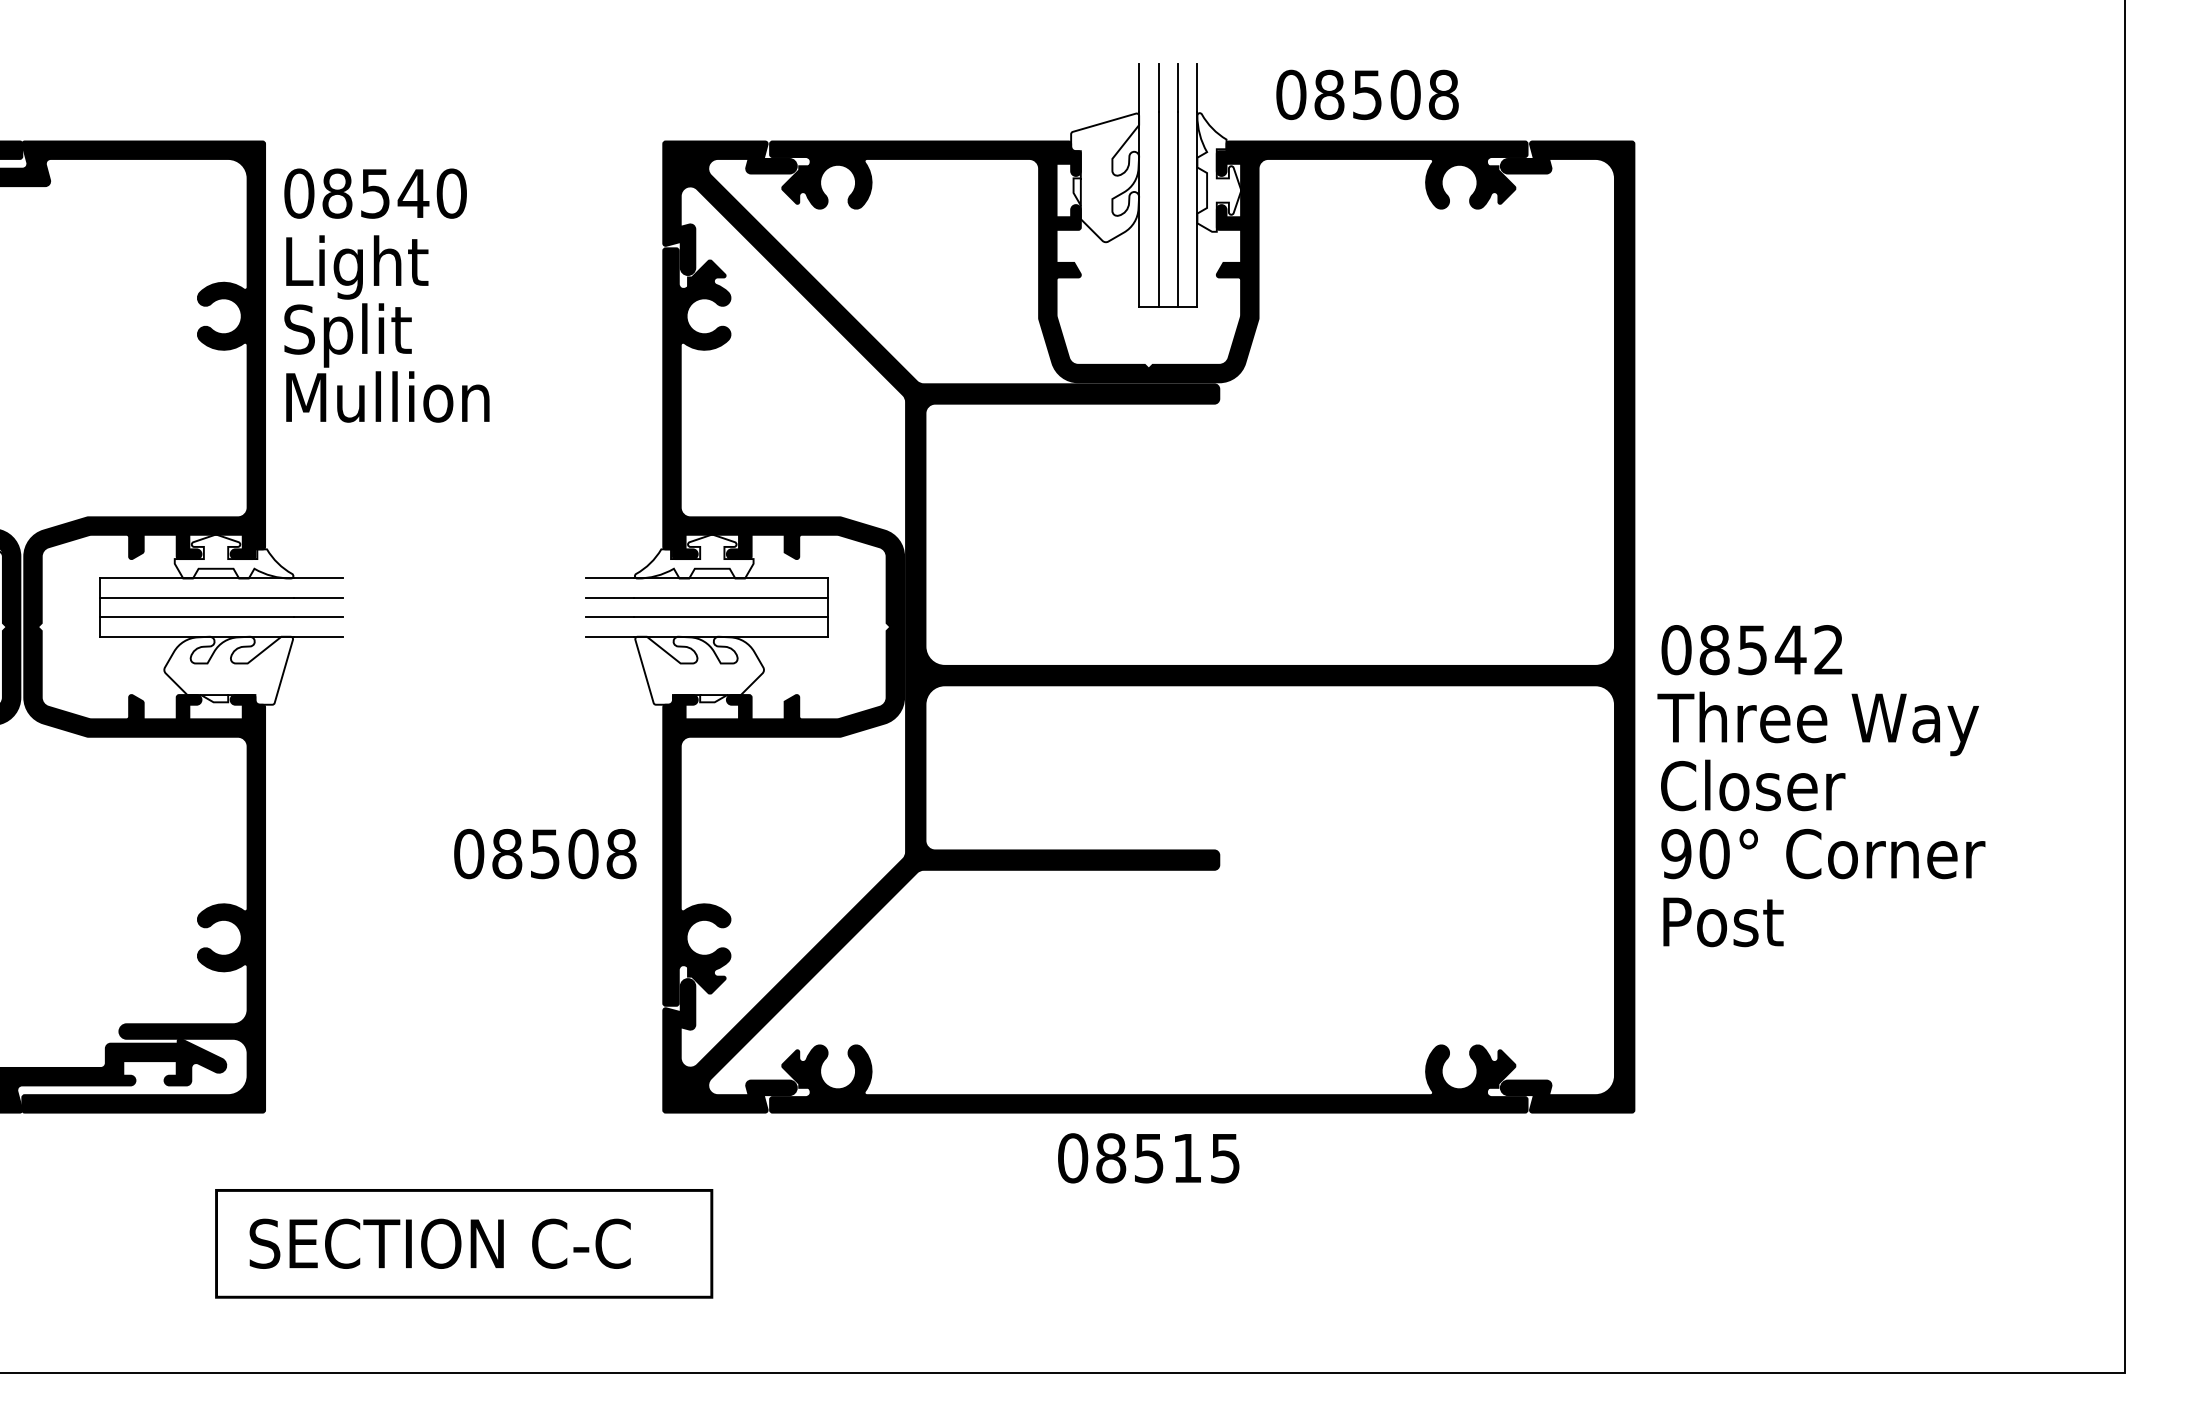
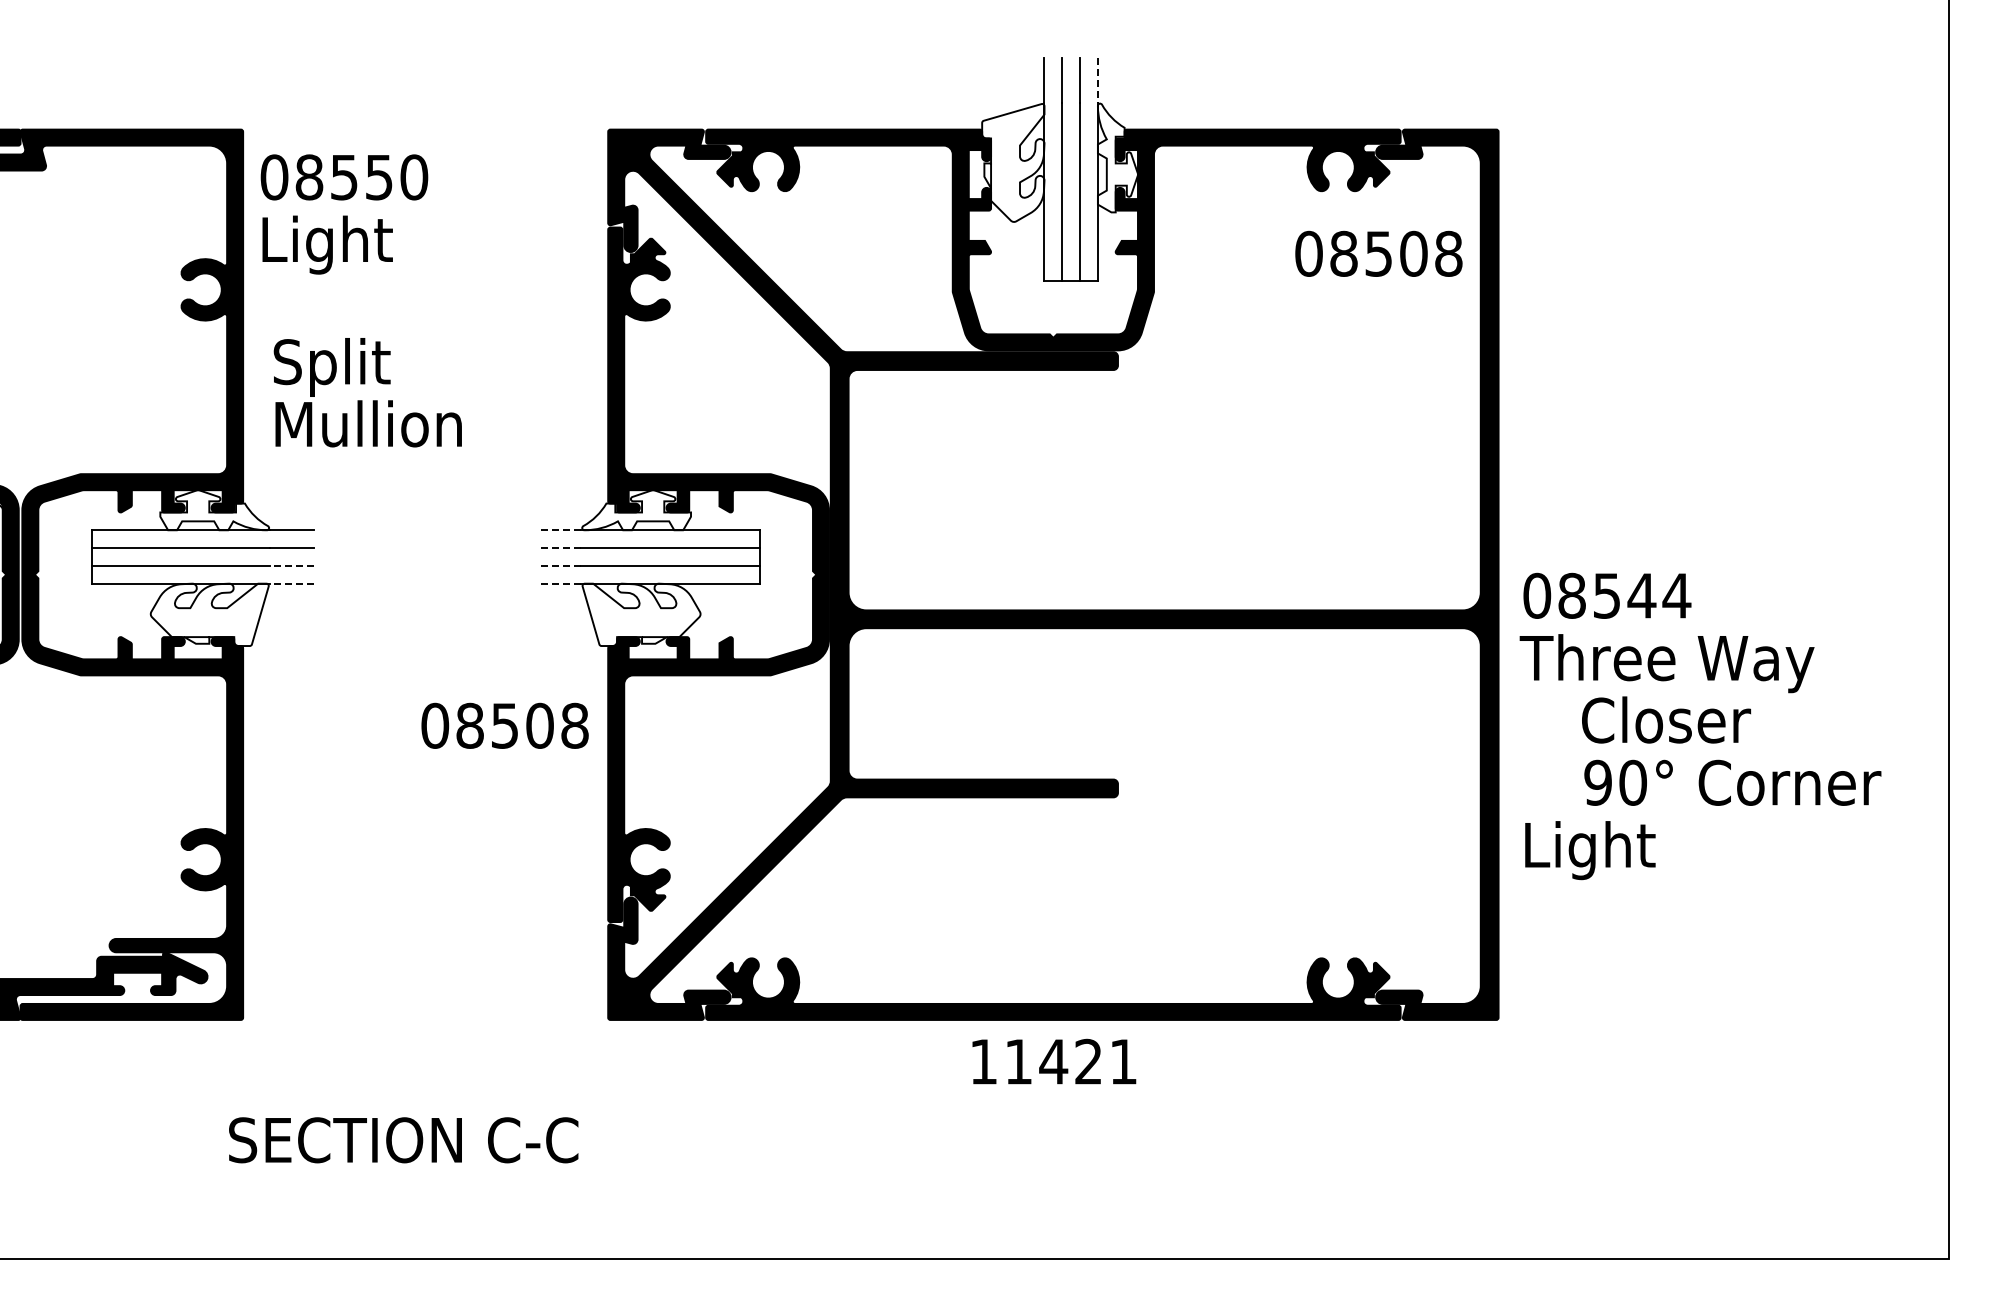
line: (1196, 89) -> (1097, 81), solid -> dashed
text: (1367, 94) -> (1378, 253), moved
text: (412, 193) -> (378, 177), 08540 -> 08550
text: (386, 362) -> (367, 392), moved
line: (609, 578) -> (558, 530), solid -> dashed
line: (609, 598) -> (558, 548), solid -> dashed
line: (317, 616) -> (291, 565), solid -> dashed
line: (609, 616) -> (558, 565), solid -> dashed
line: (317, 636) -> (291, 583), solid -> dashed
line: (609, 636) -> (558, 583), solid -> dashed
text: (1828, 649) -> (1676, 595), 08542 -> 08544
text: (1753, 784) -> (1666, 719), moved
text: (544, 853) -> (504, 725), moved
text: (1822, 853) -> (1732, 782), moved
text: (1736, 927) -> (1592, 850), Post -> Light
text: (1148, 1157) -> (1053, 1061), 08515 -> 11421
part: (463, 1244) -> (425, 1140), removed

